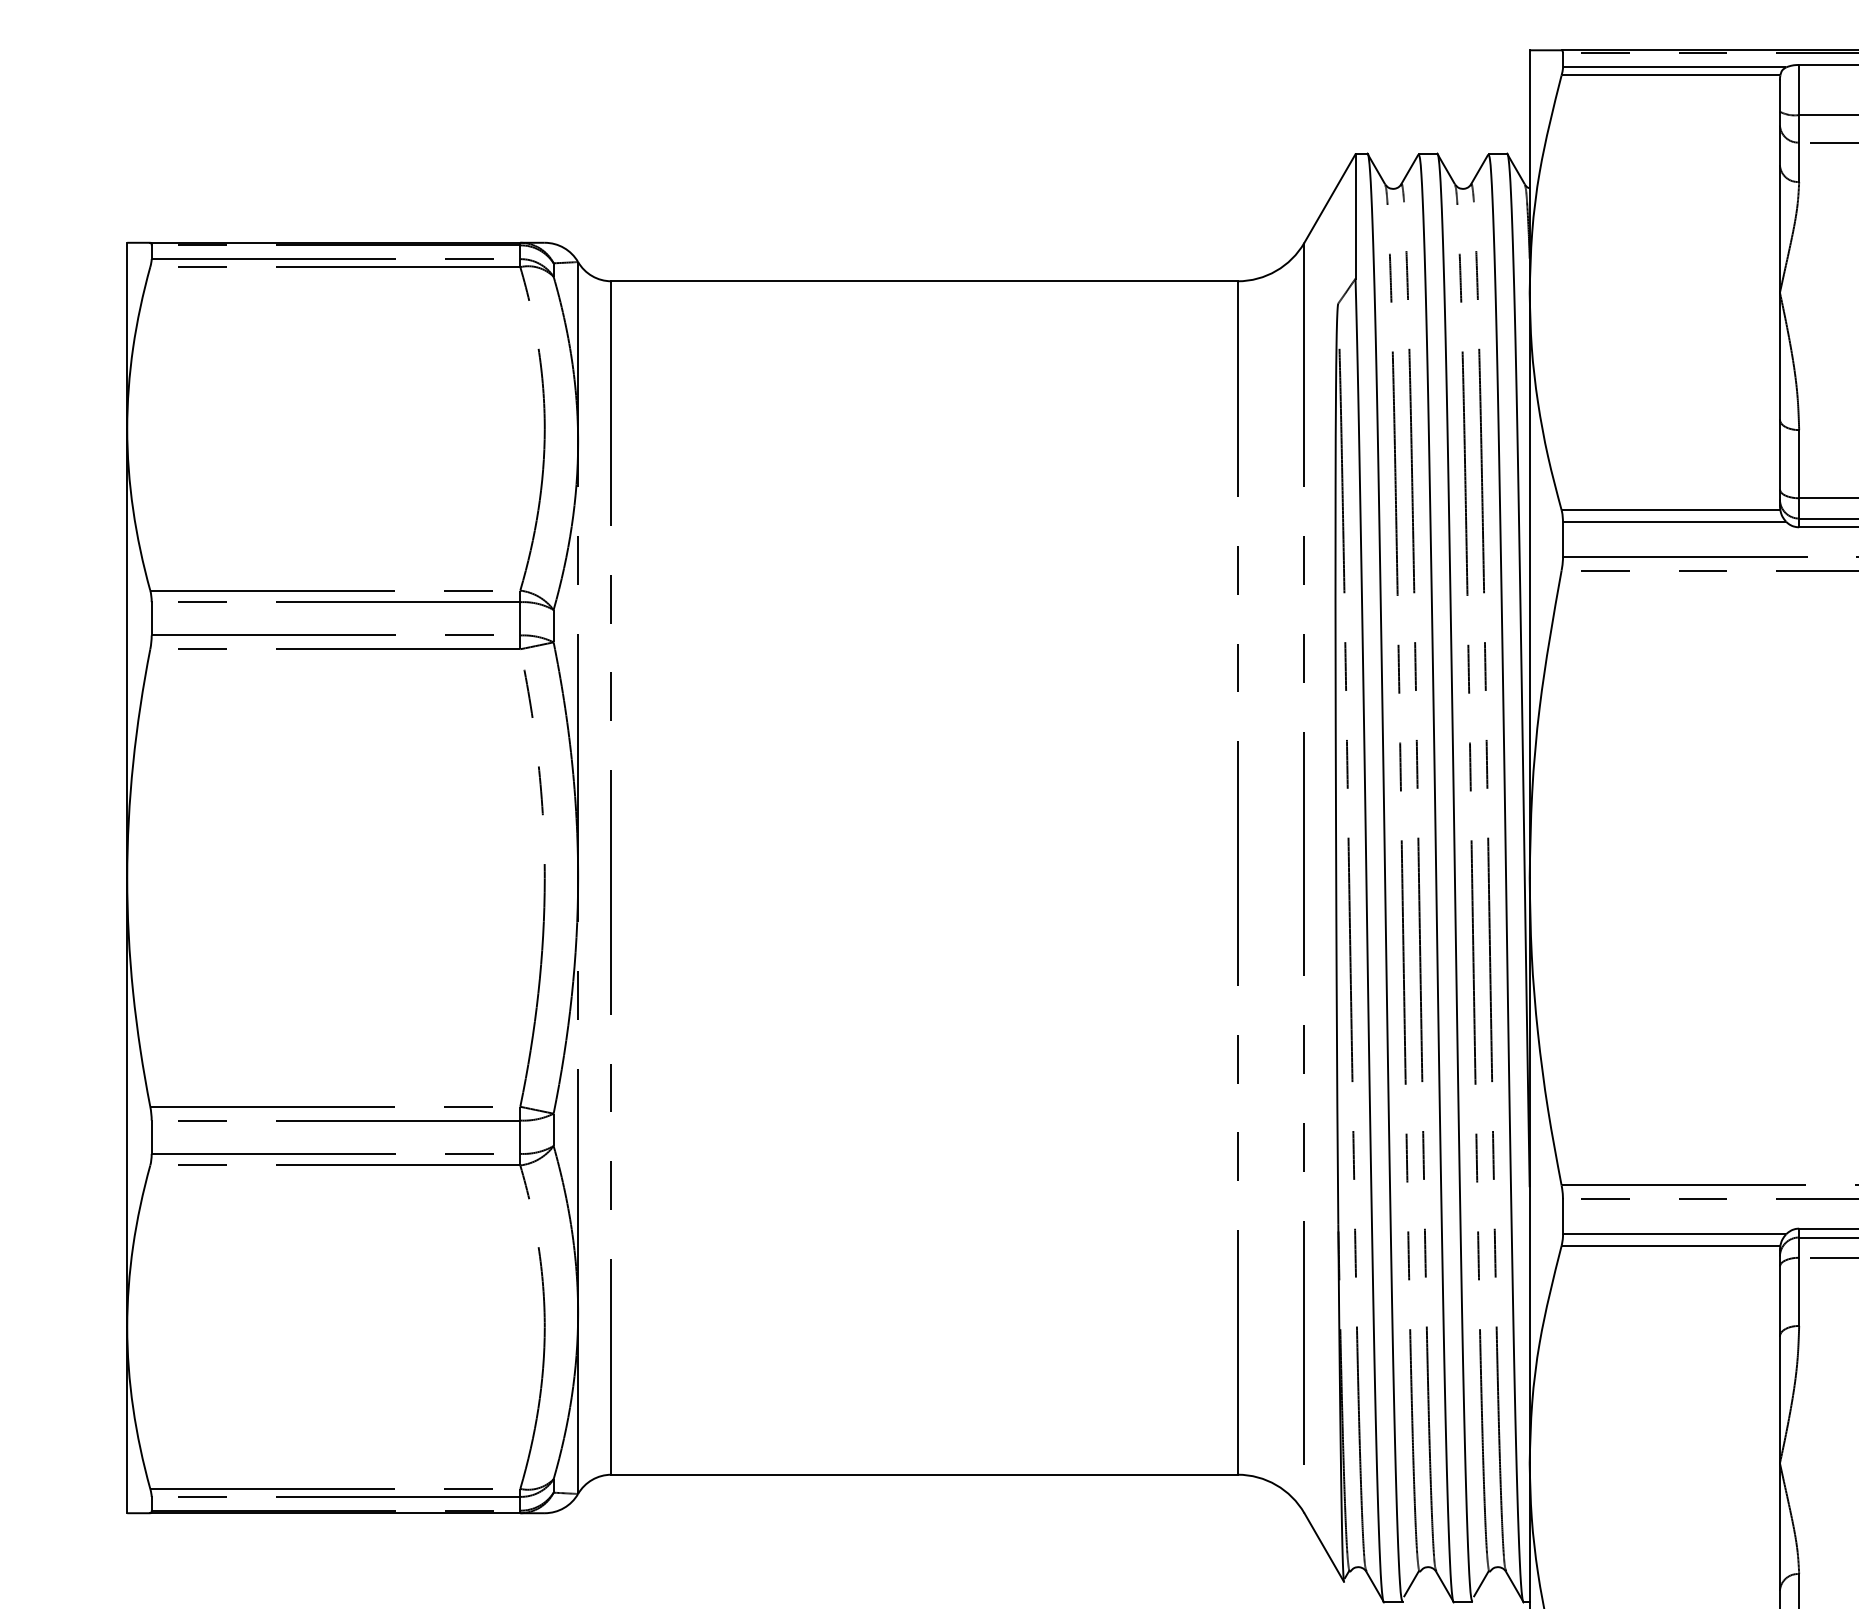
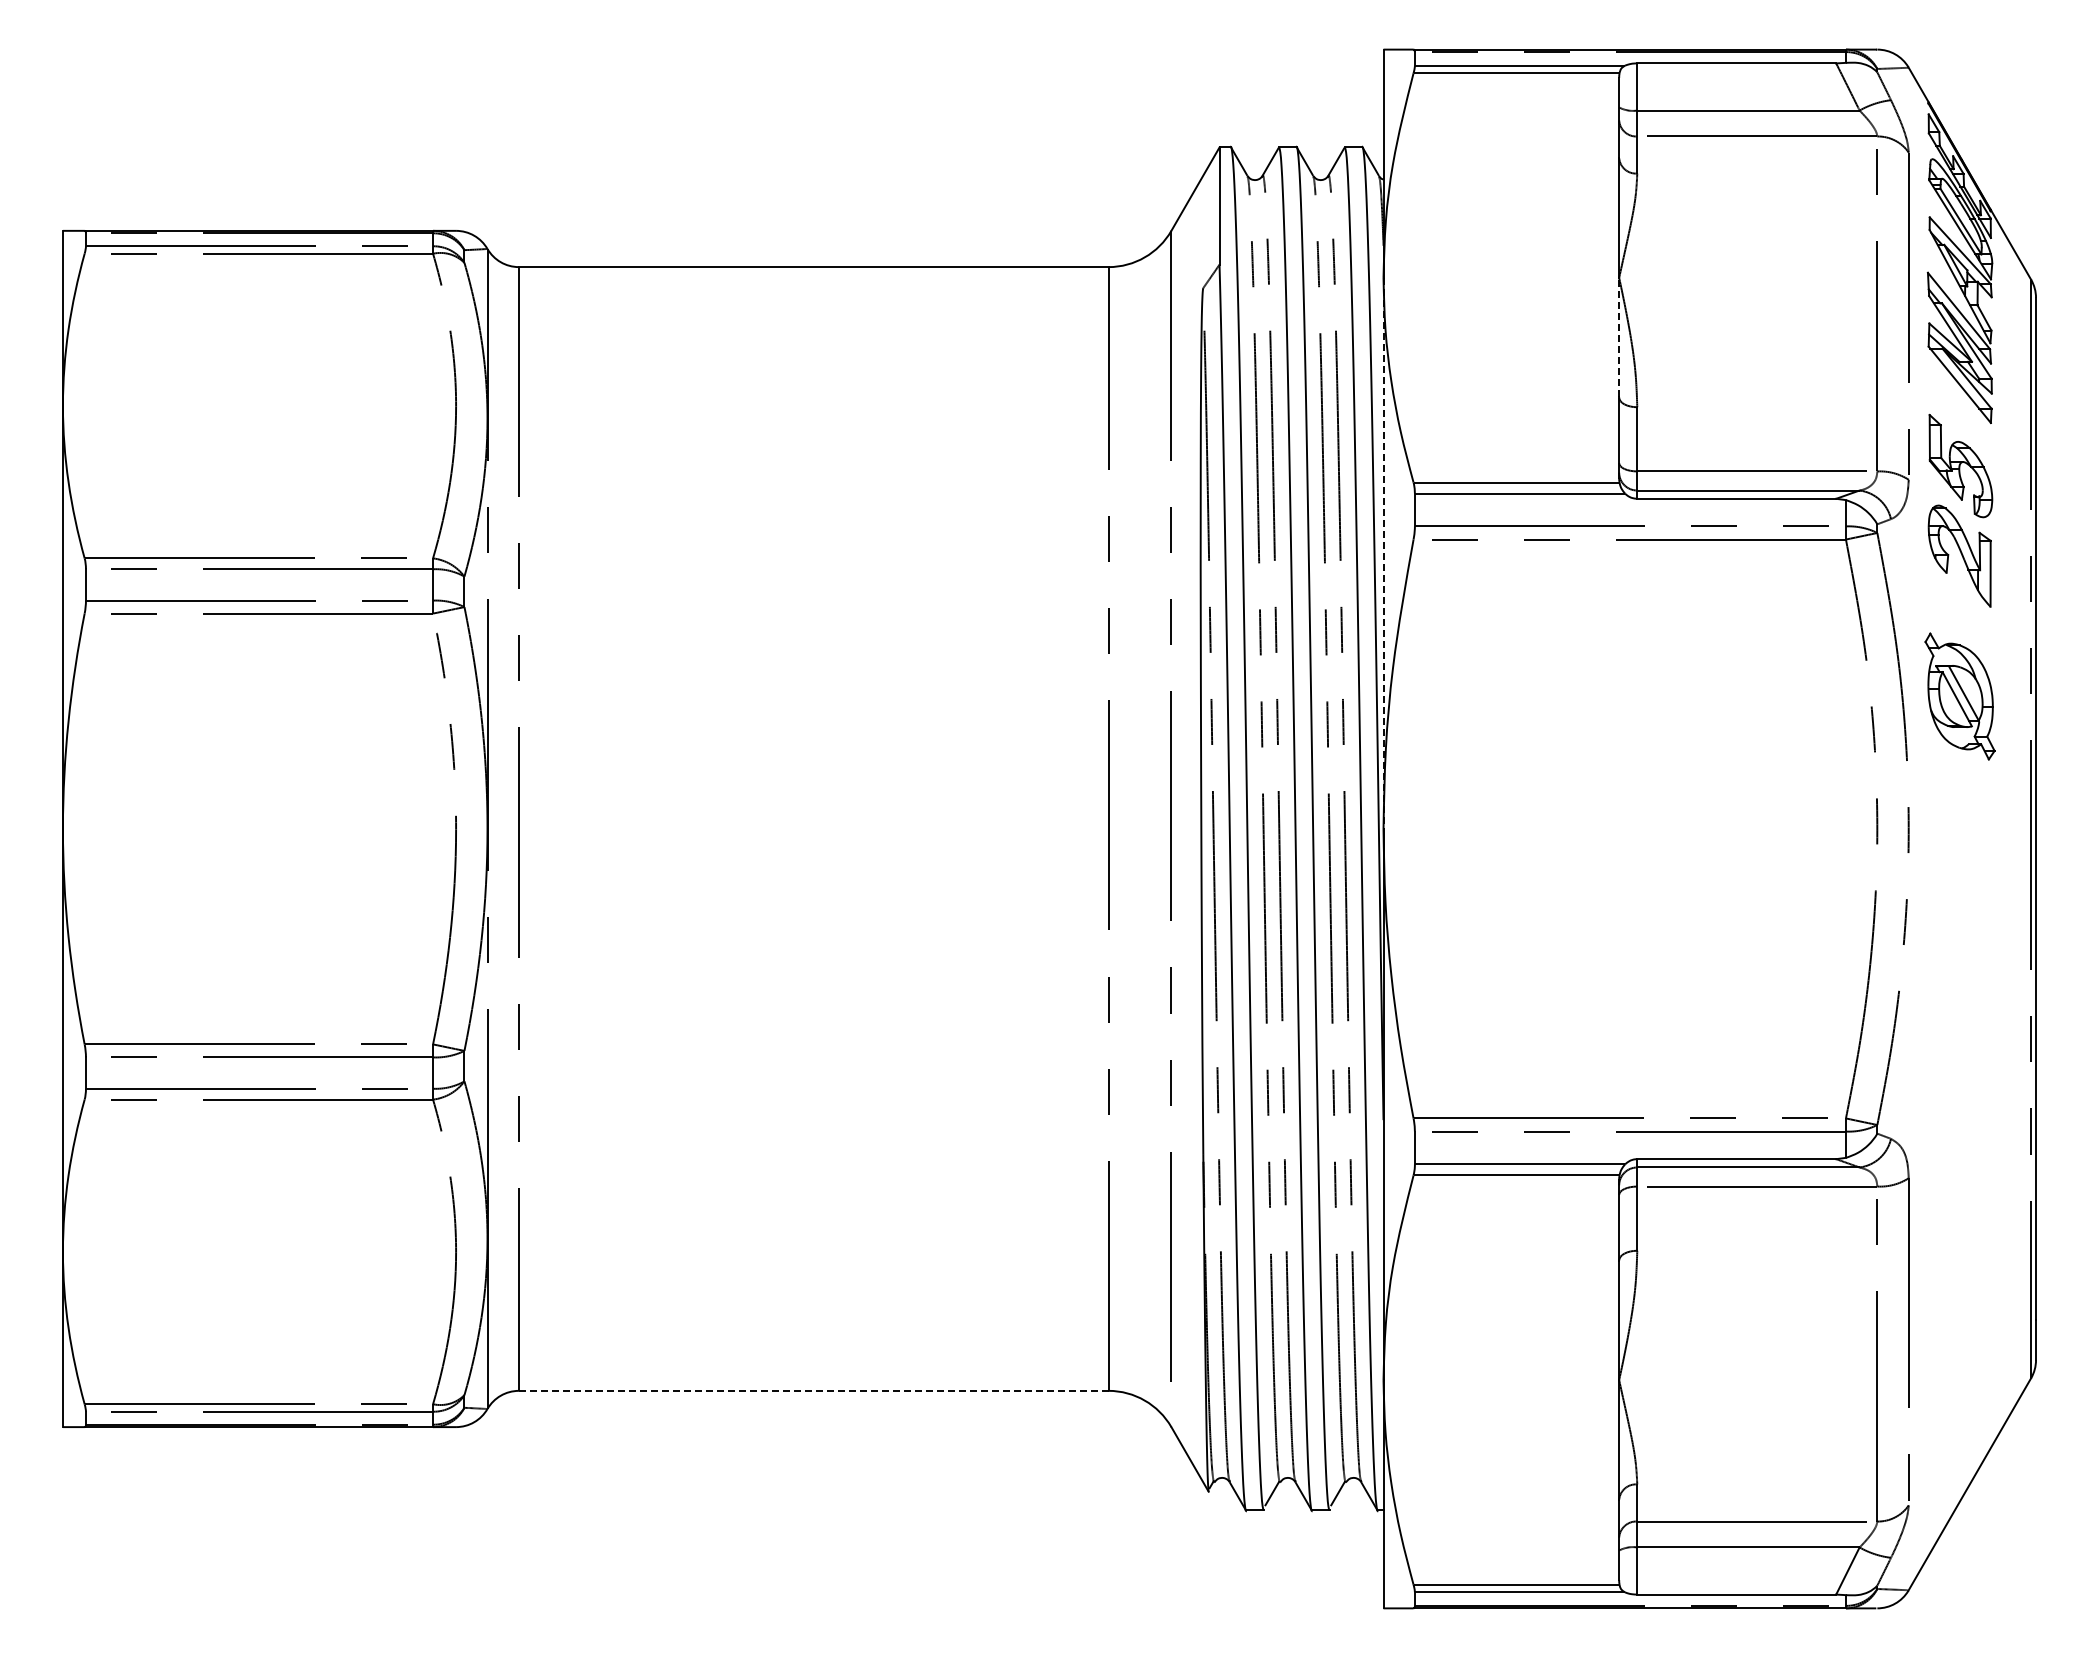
line: (1780, 356) -> (1619, 337), solid -> dashed
line: (1529, 585) -> (1383, 553), solid -> dashed
line: (924, 1474) -> (813, 1390), solid -> dashed

